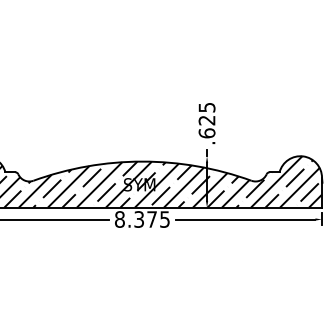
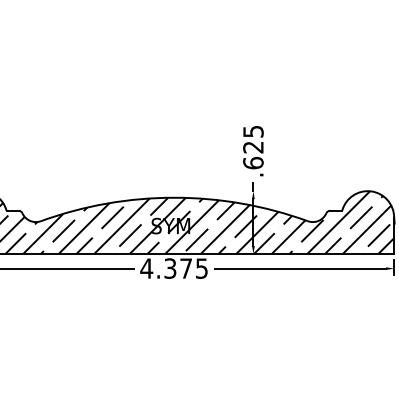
text: (119, 219) -> (146, 268), 8.375 -> 4.375

